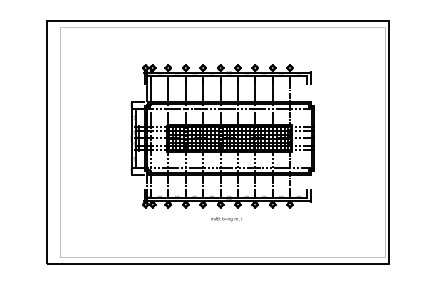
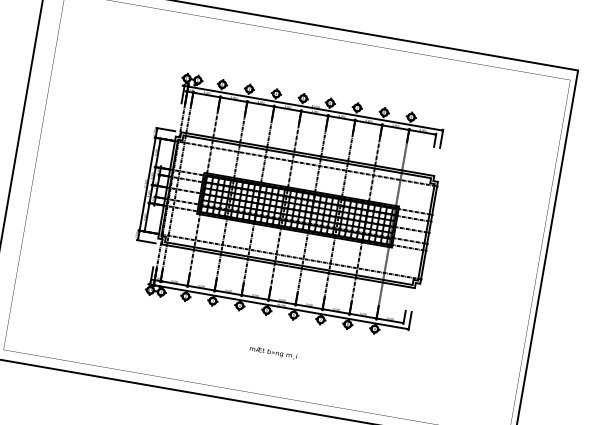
text: (226, 219) -> (273, 353), moved

